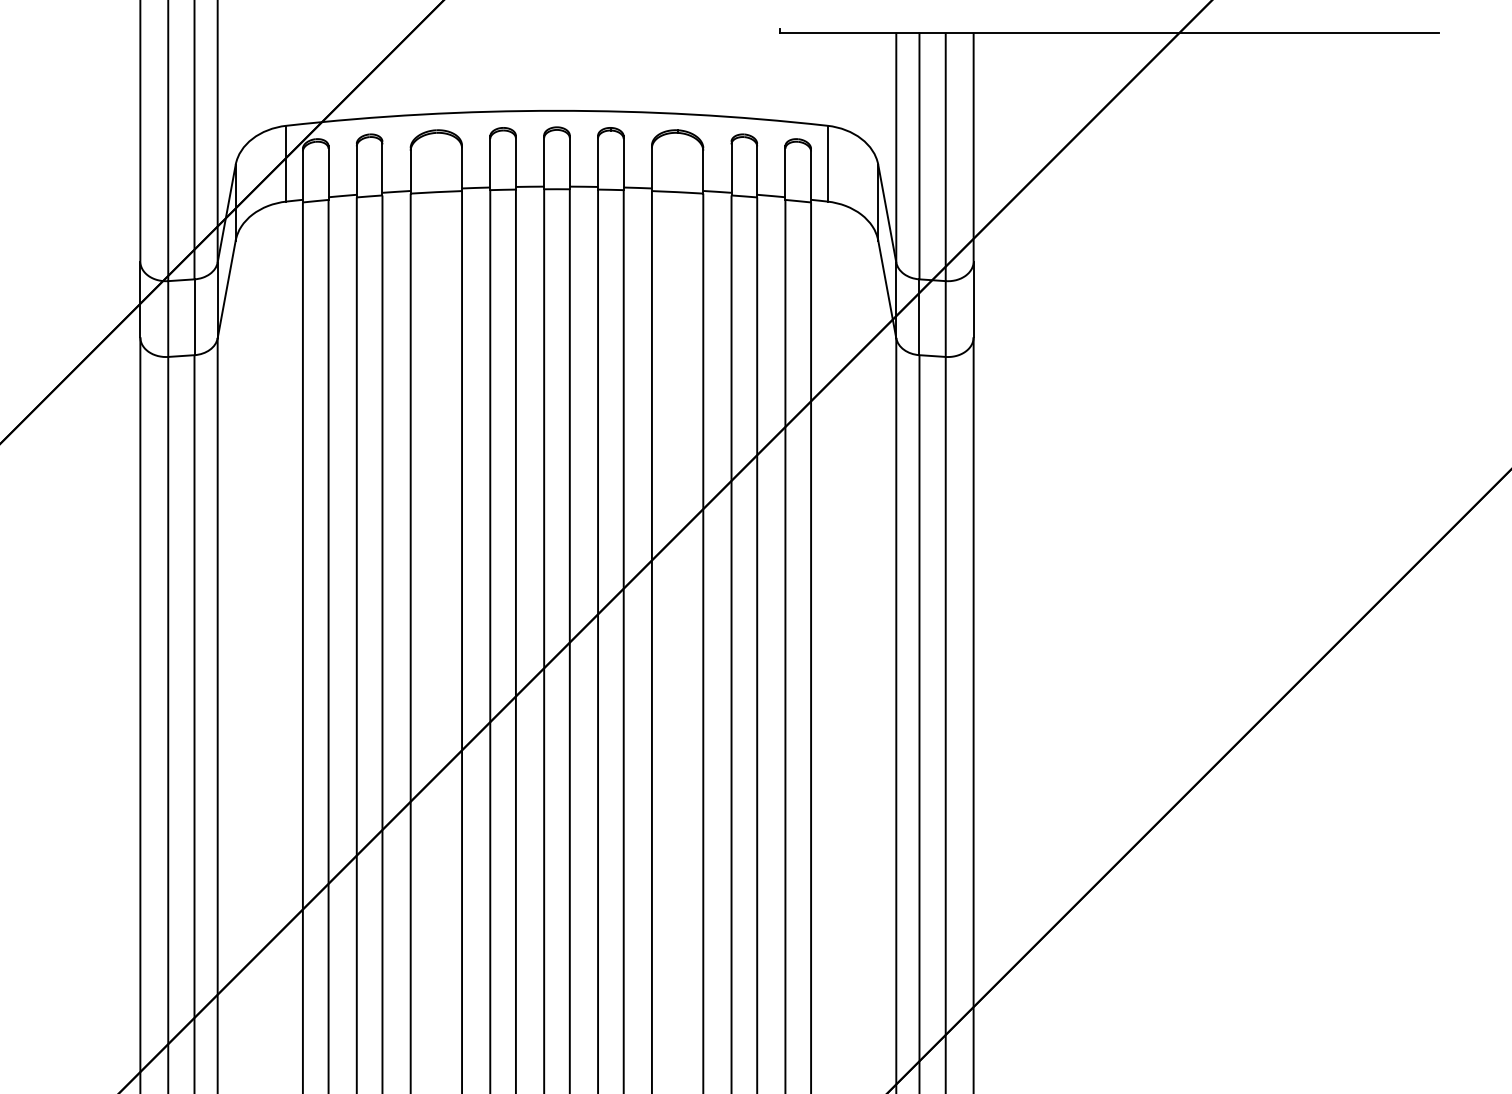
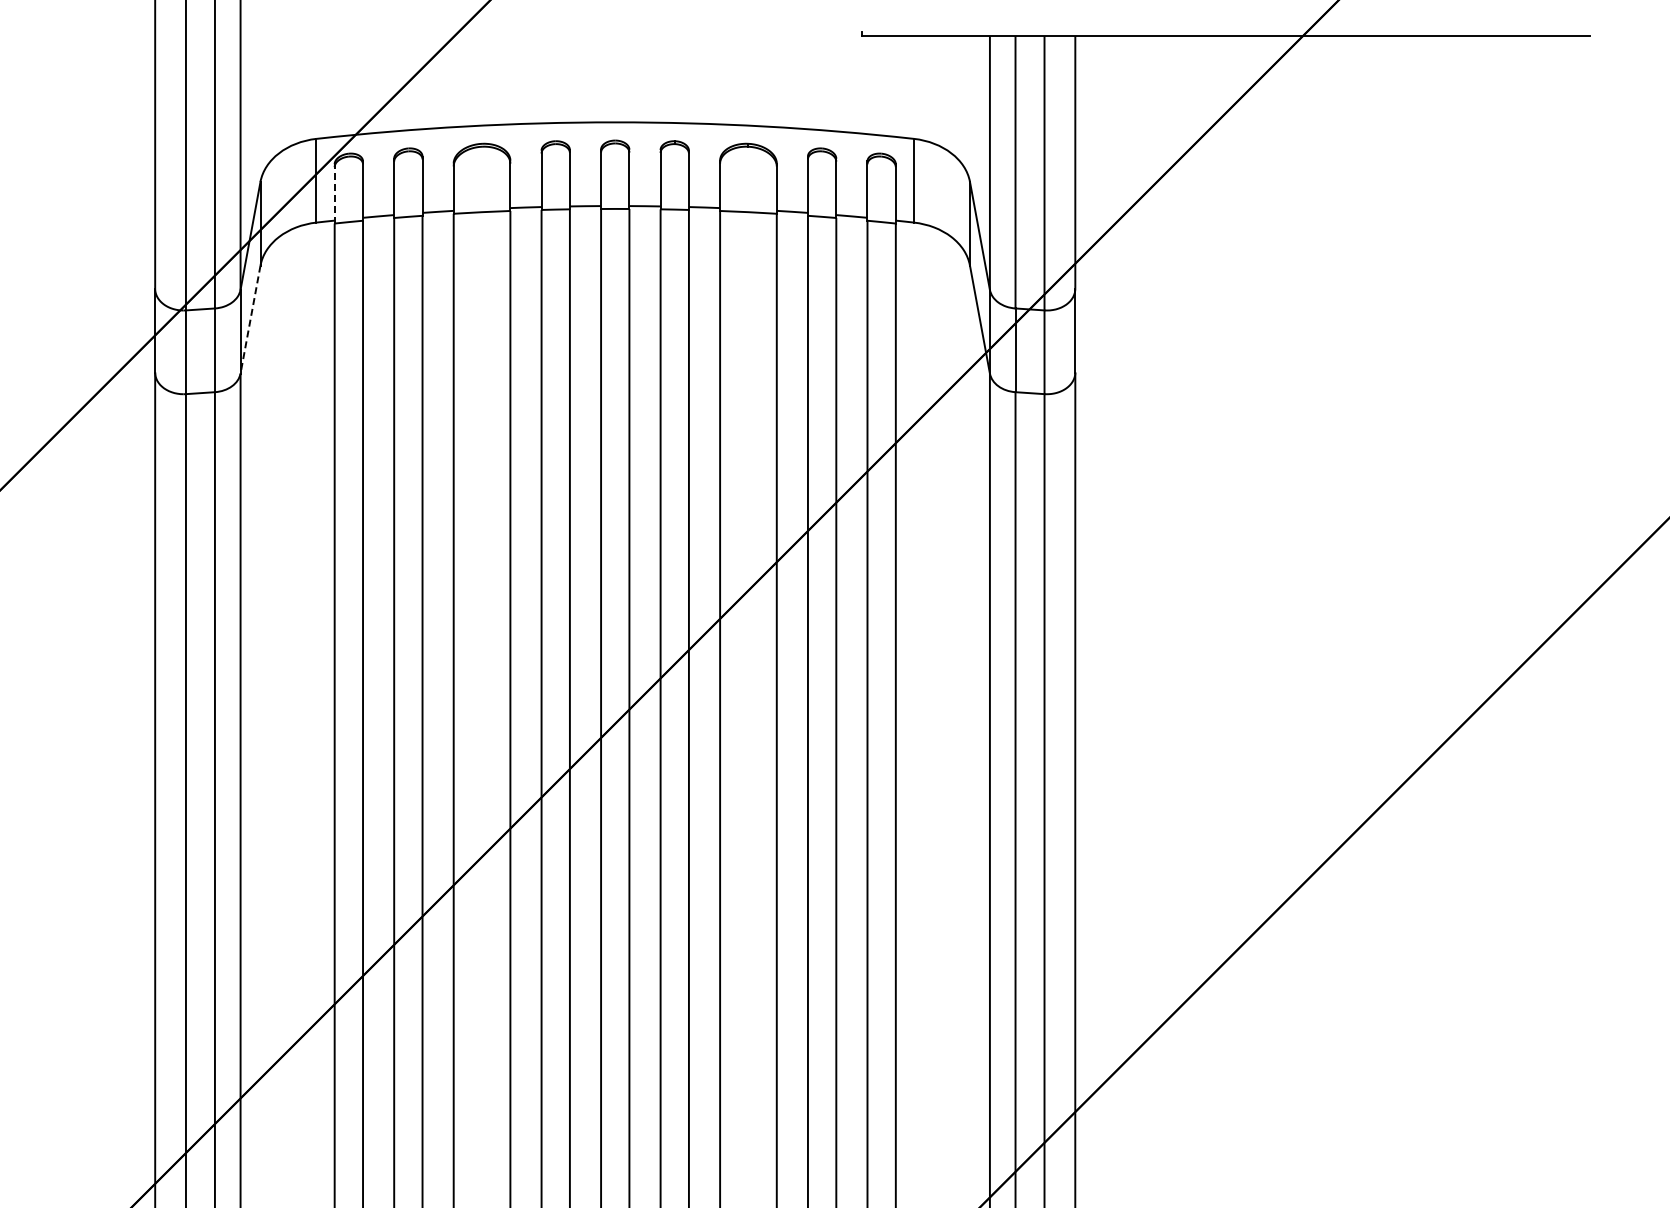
line: (302, 175) -> (334, 193), solid -> dashed
line: (226, 289) -> (250, 319), solid -> dashed

